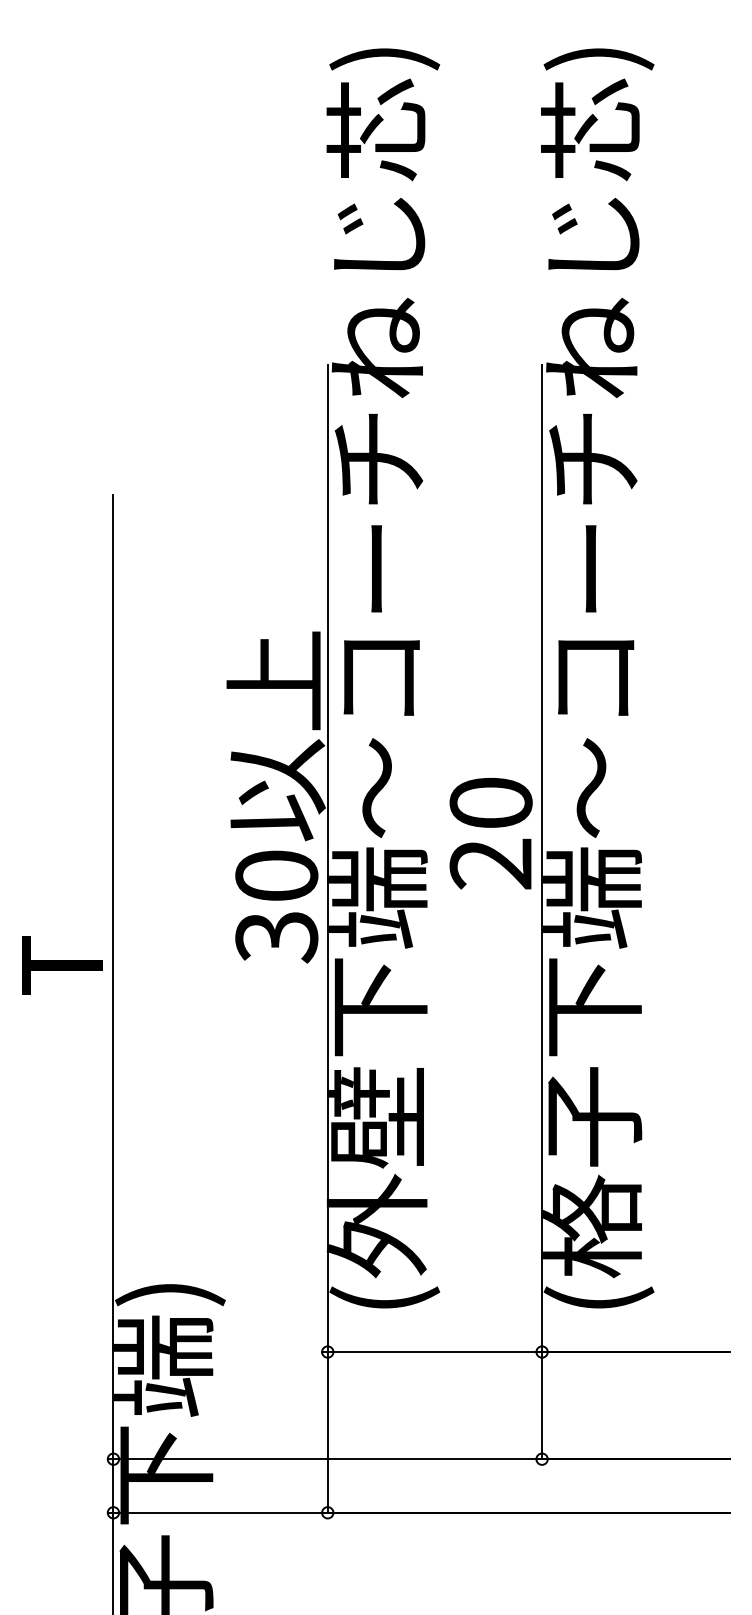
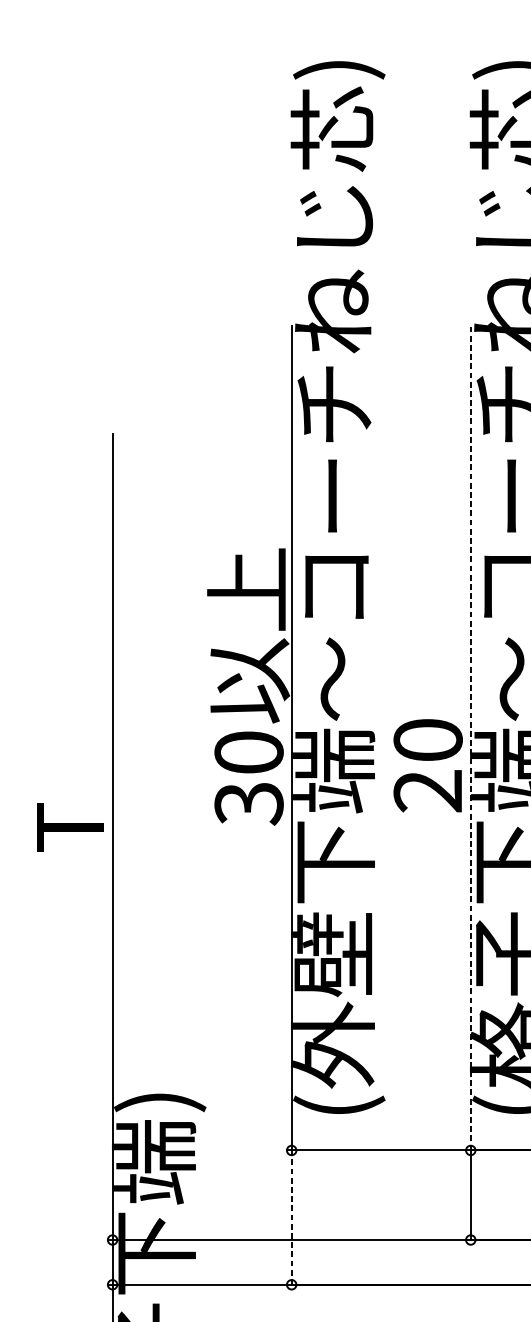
text: (490, 833) -> (427, 765), moved
line: (542, 858) -> (471, 738), solid -> dashed
line: (327, 1431) -> (291, 1216), solid -> dashed

